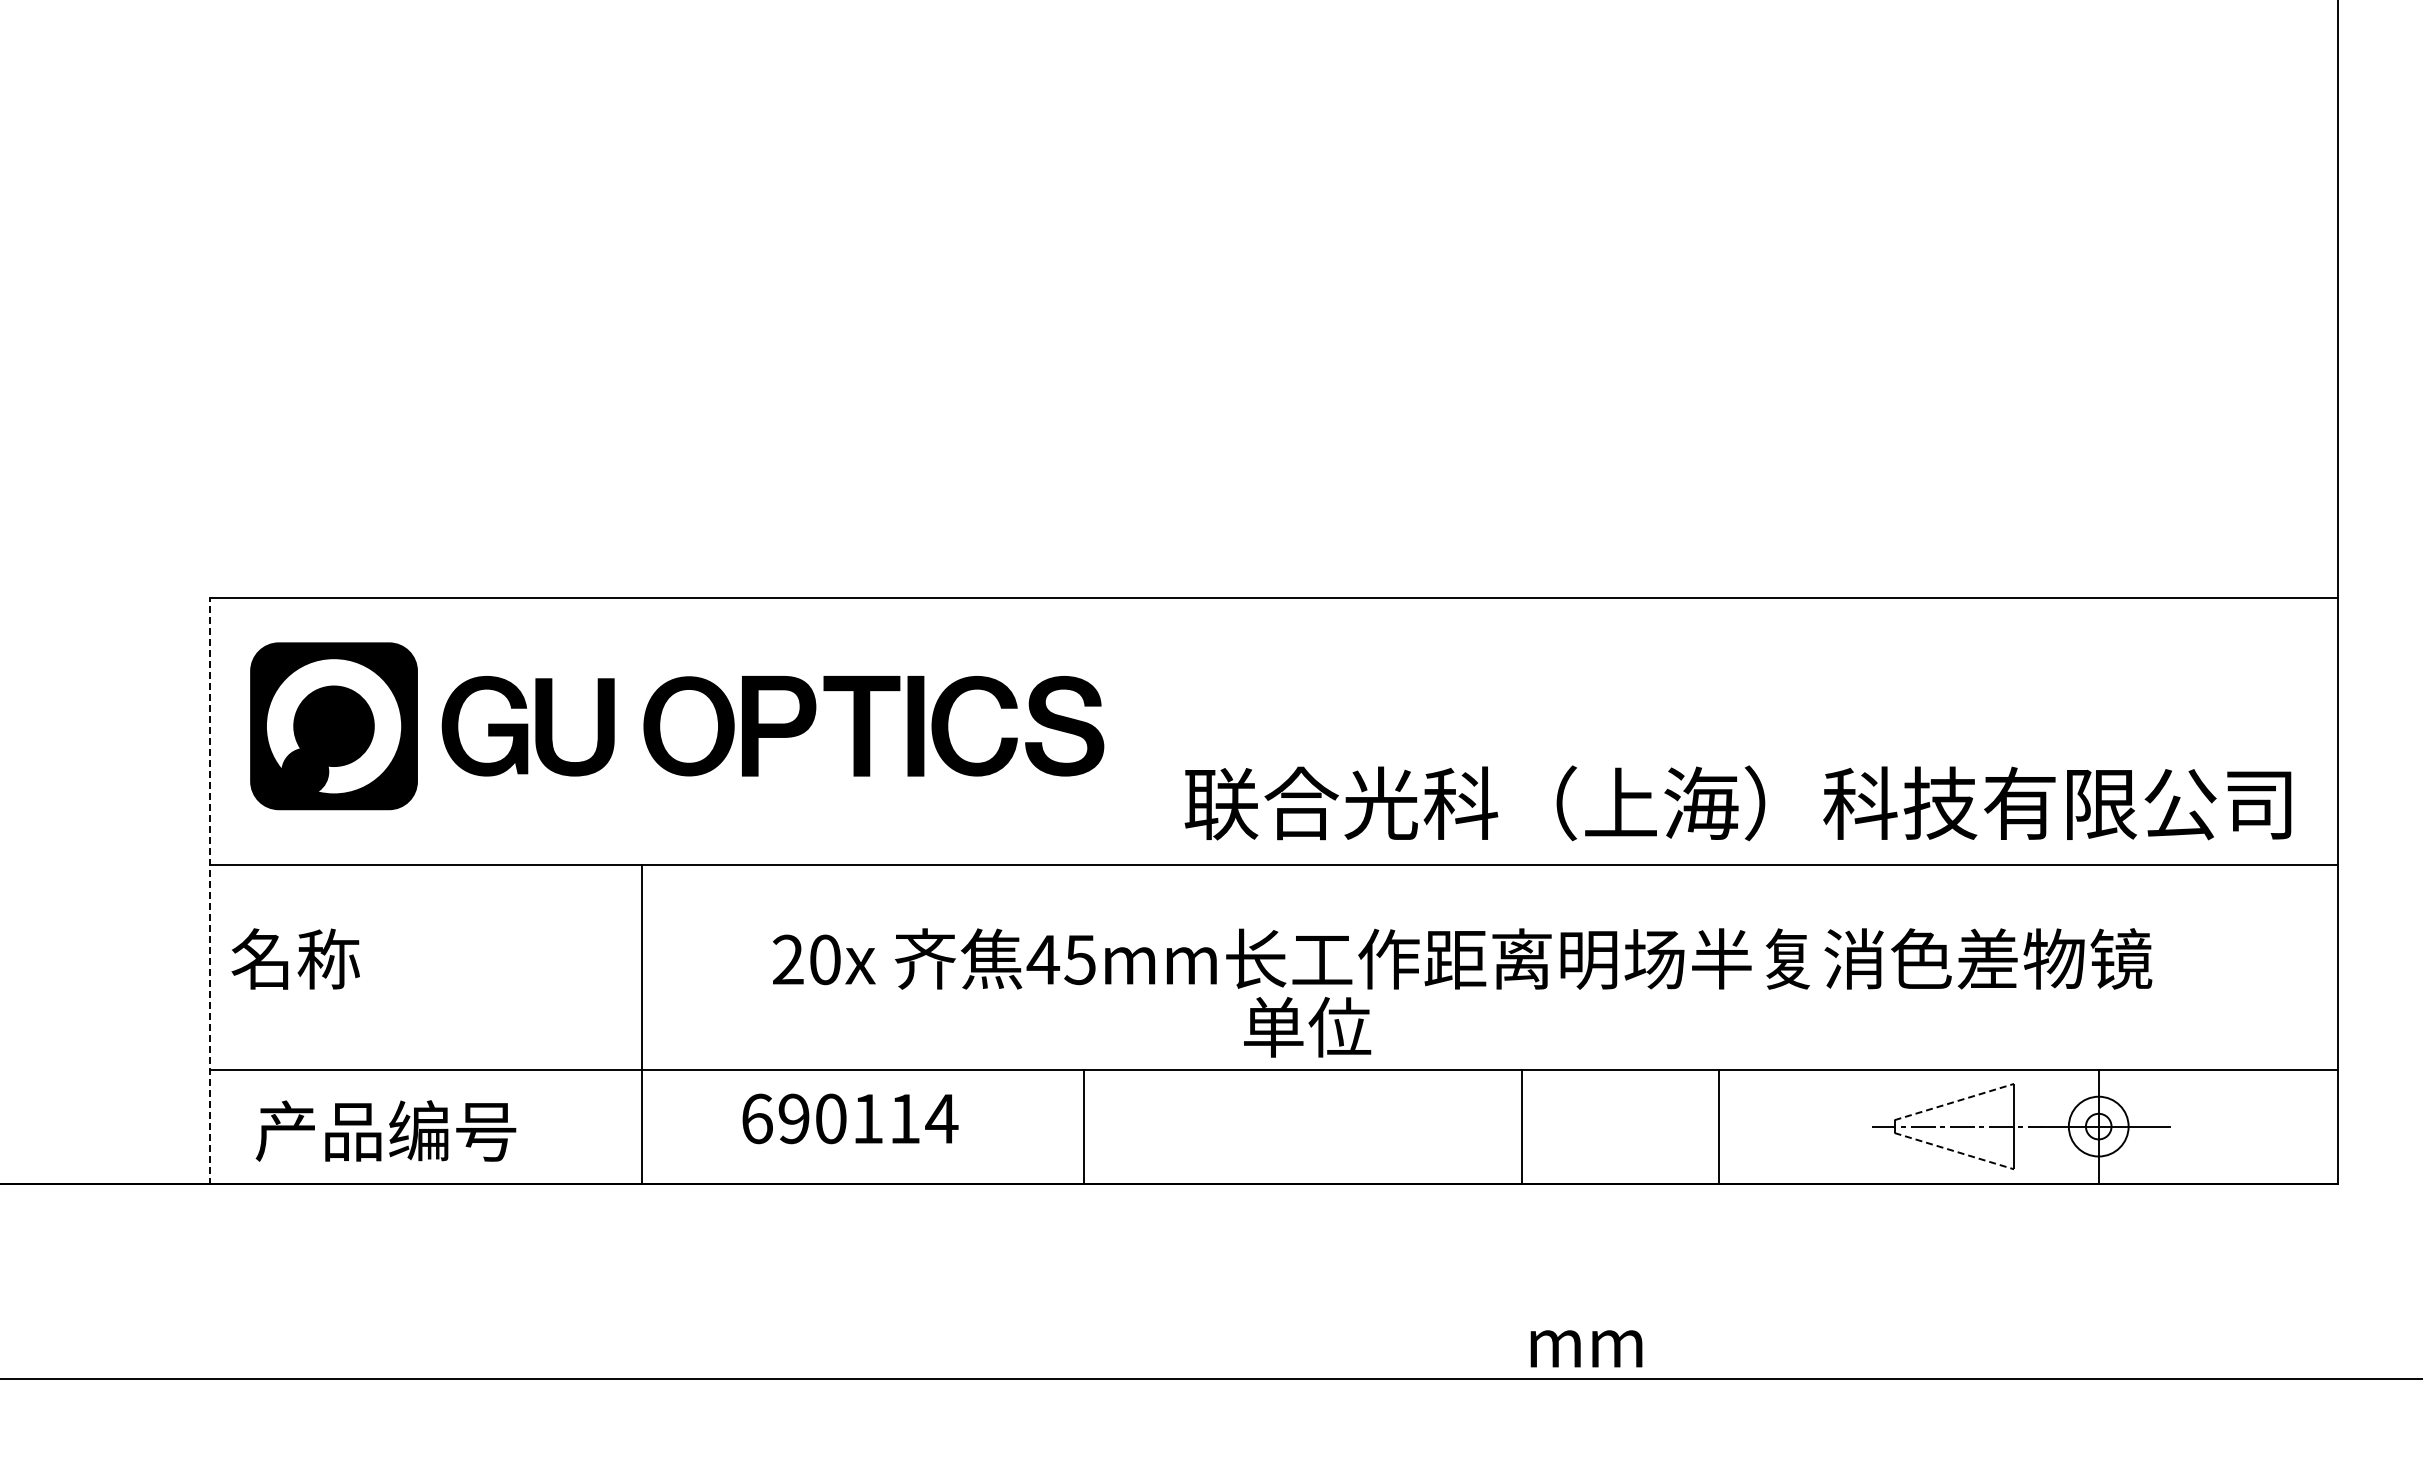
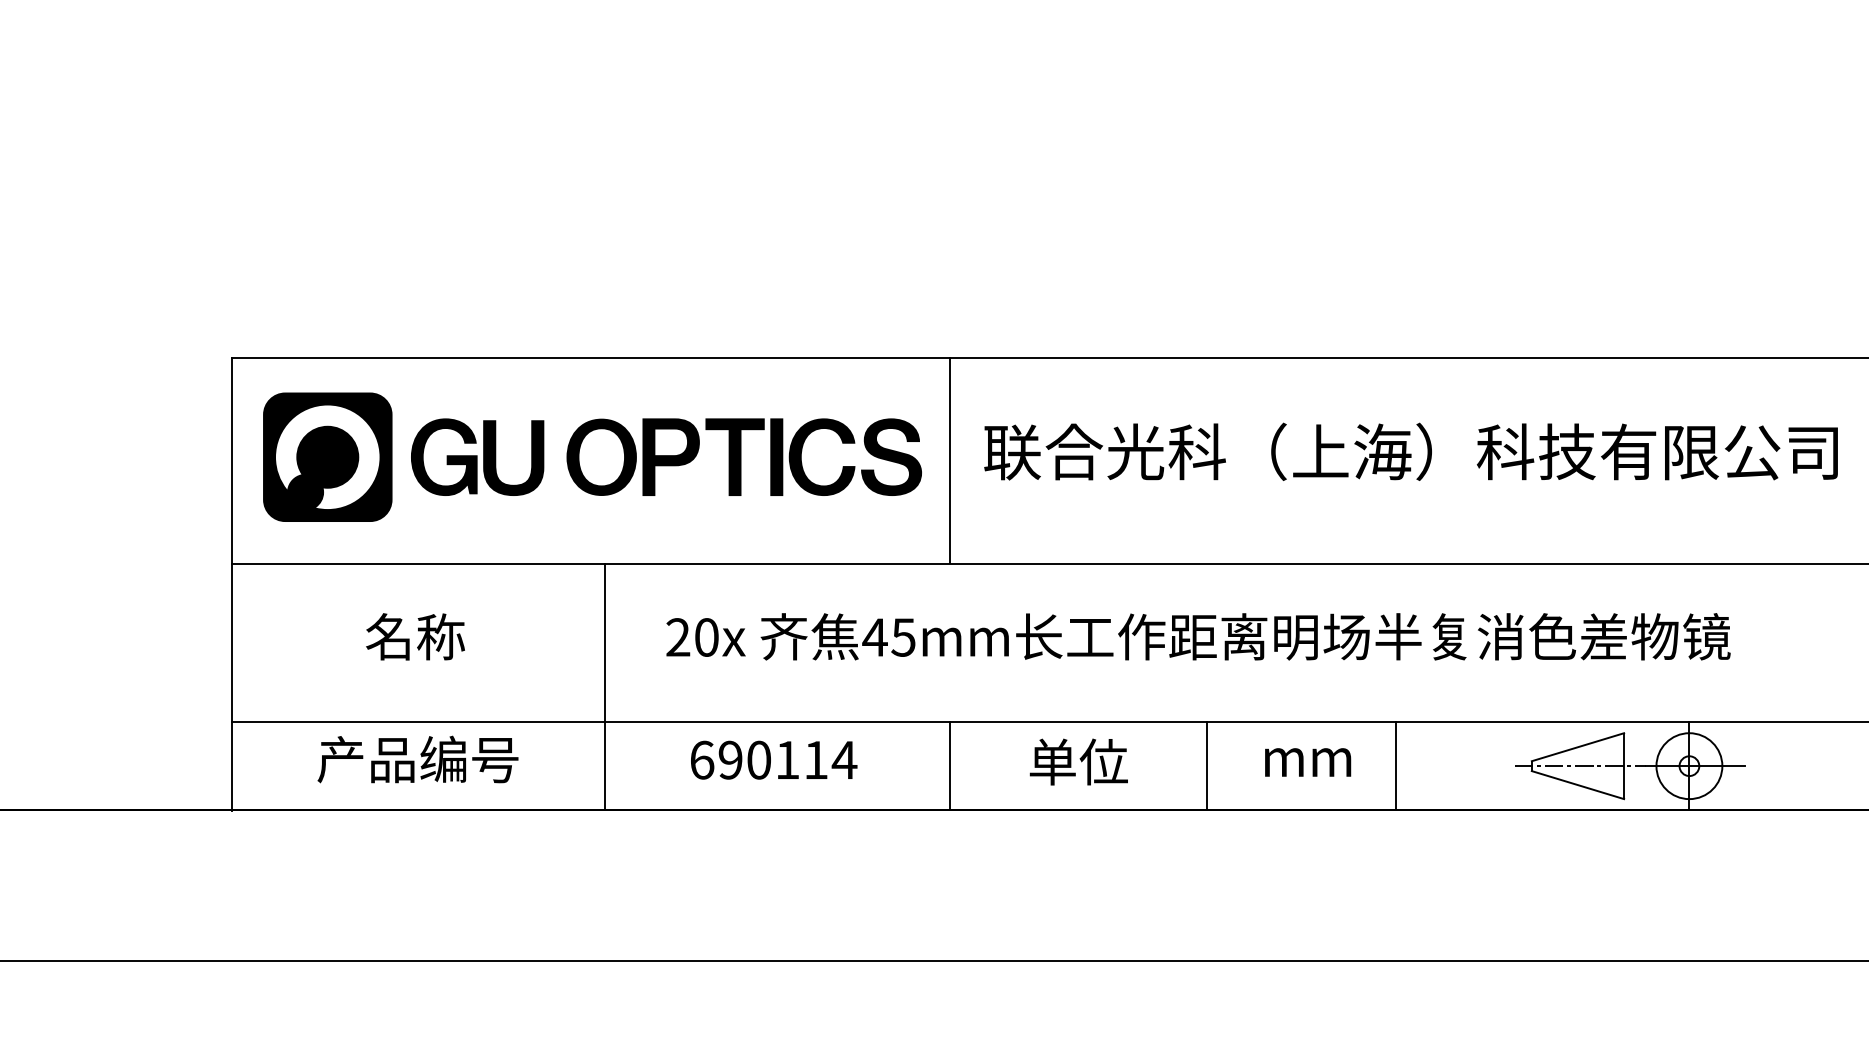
line: (1139, 729) -> (949, 459), added
text: (1737, 803) -> (1410, 452), moved
line: (209, 890) -> (231, 583), dashed -> solid
text: (295, 958) -> (415, 636), moved
line: (642, 1023) -> (605, 686), moved
text: (1307, 1027) -> (1078, 762), moved
line: (1954, 1101) -> (1578, 746), dashed -> solid
text: (850, 1118) -> (774, 759), moved
line: (1083, 1126) -> (949, 766), moved
line: (1521, 1126) -> (1206, 766), moved
circle: (2098, 1126) -> (1689, 766), size x1.43
text: (385, 1130) -> (417, 759), moved
line: (1954, 1151) -> (1578, 785), dashed -> solid
text: (1586, 1348) -> (1308, 762), moved

